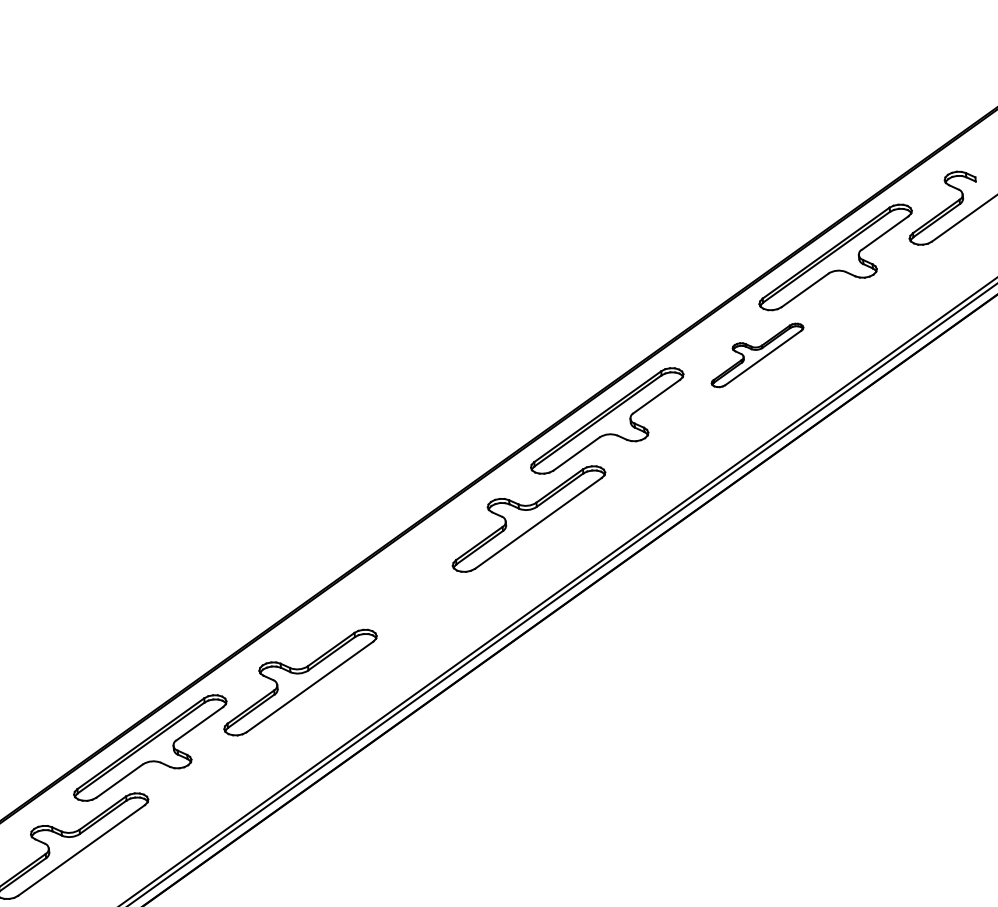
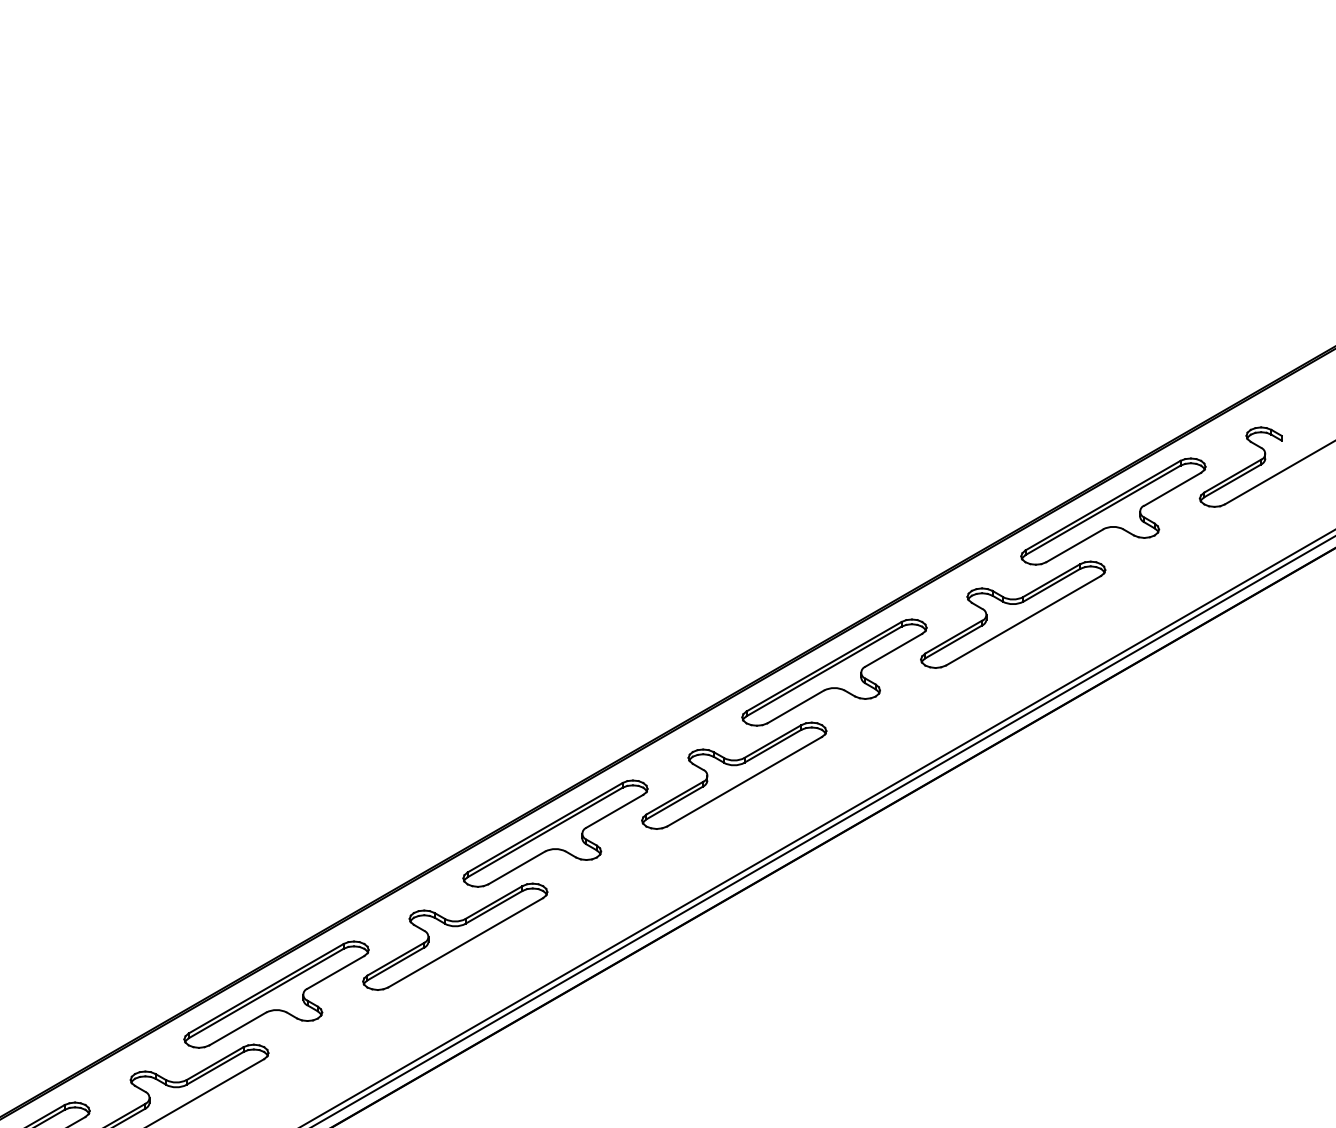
part: (757, 355) -> (1013, 614), size x1.67
part: (378, 584) -> (555, 833), added

